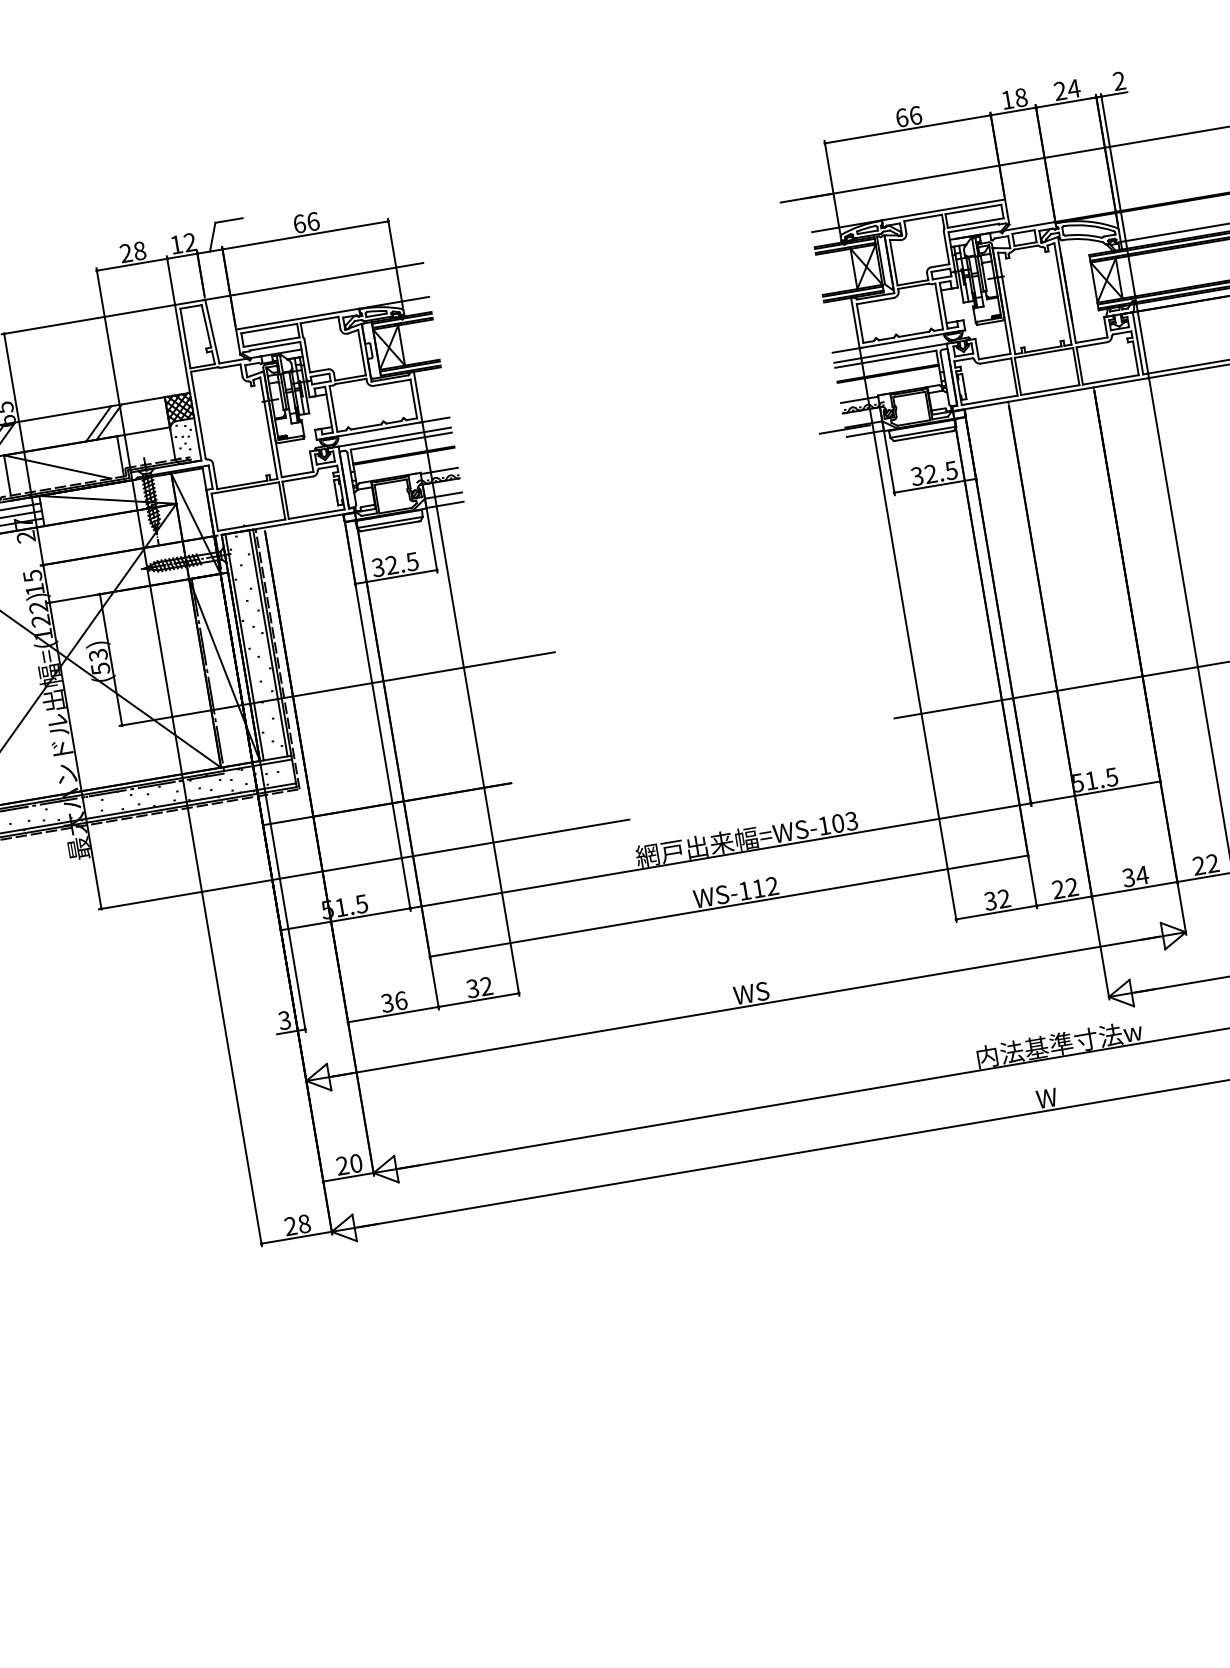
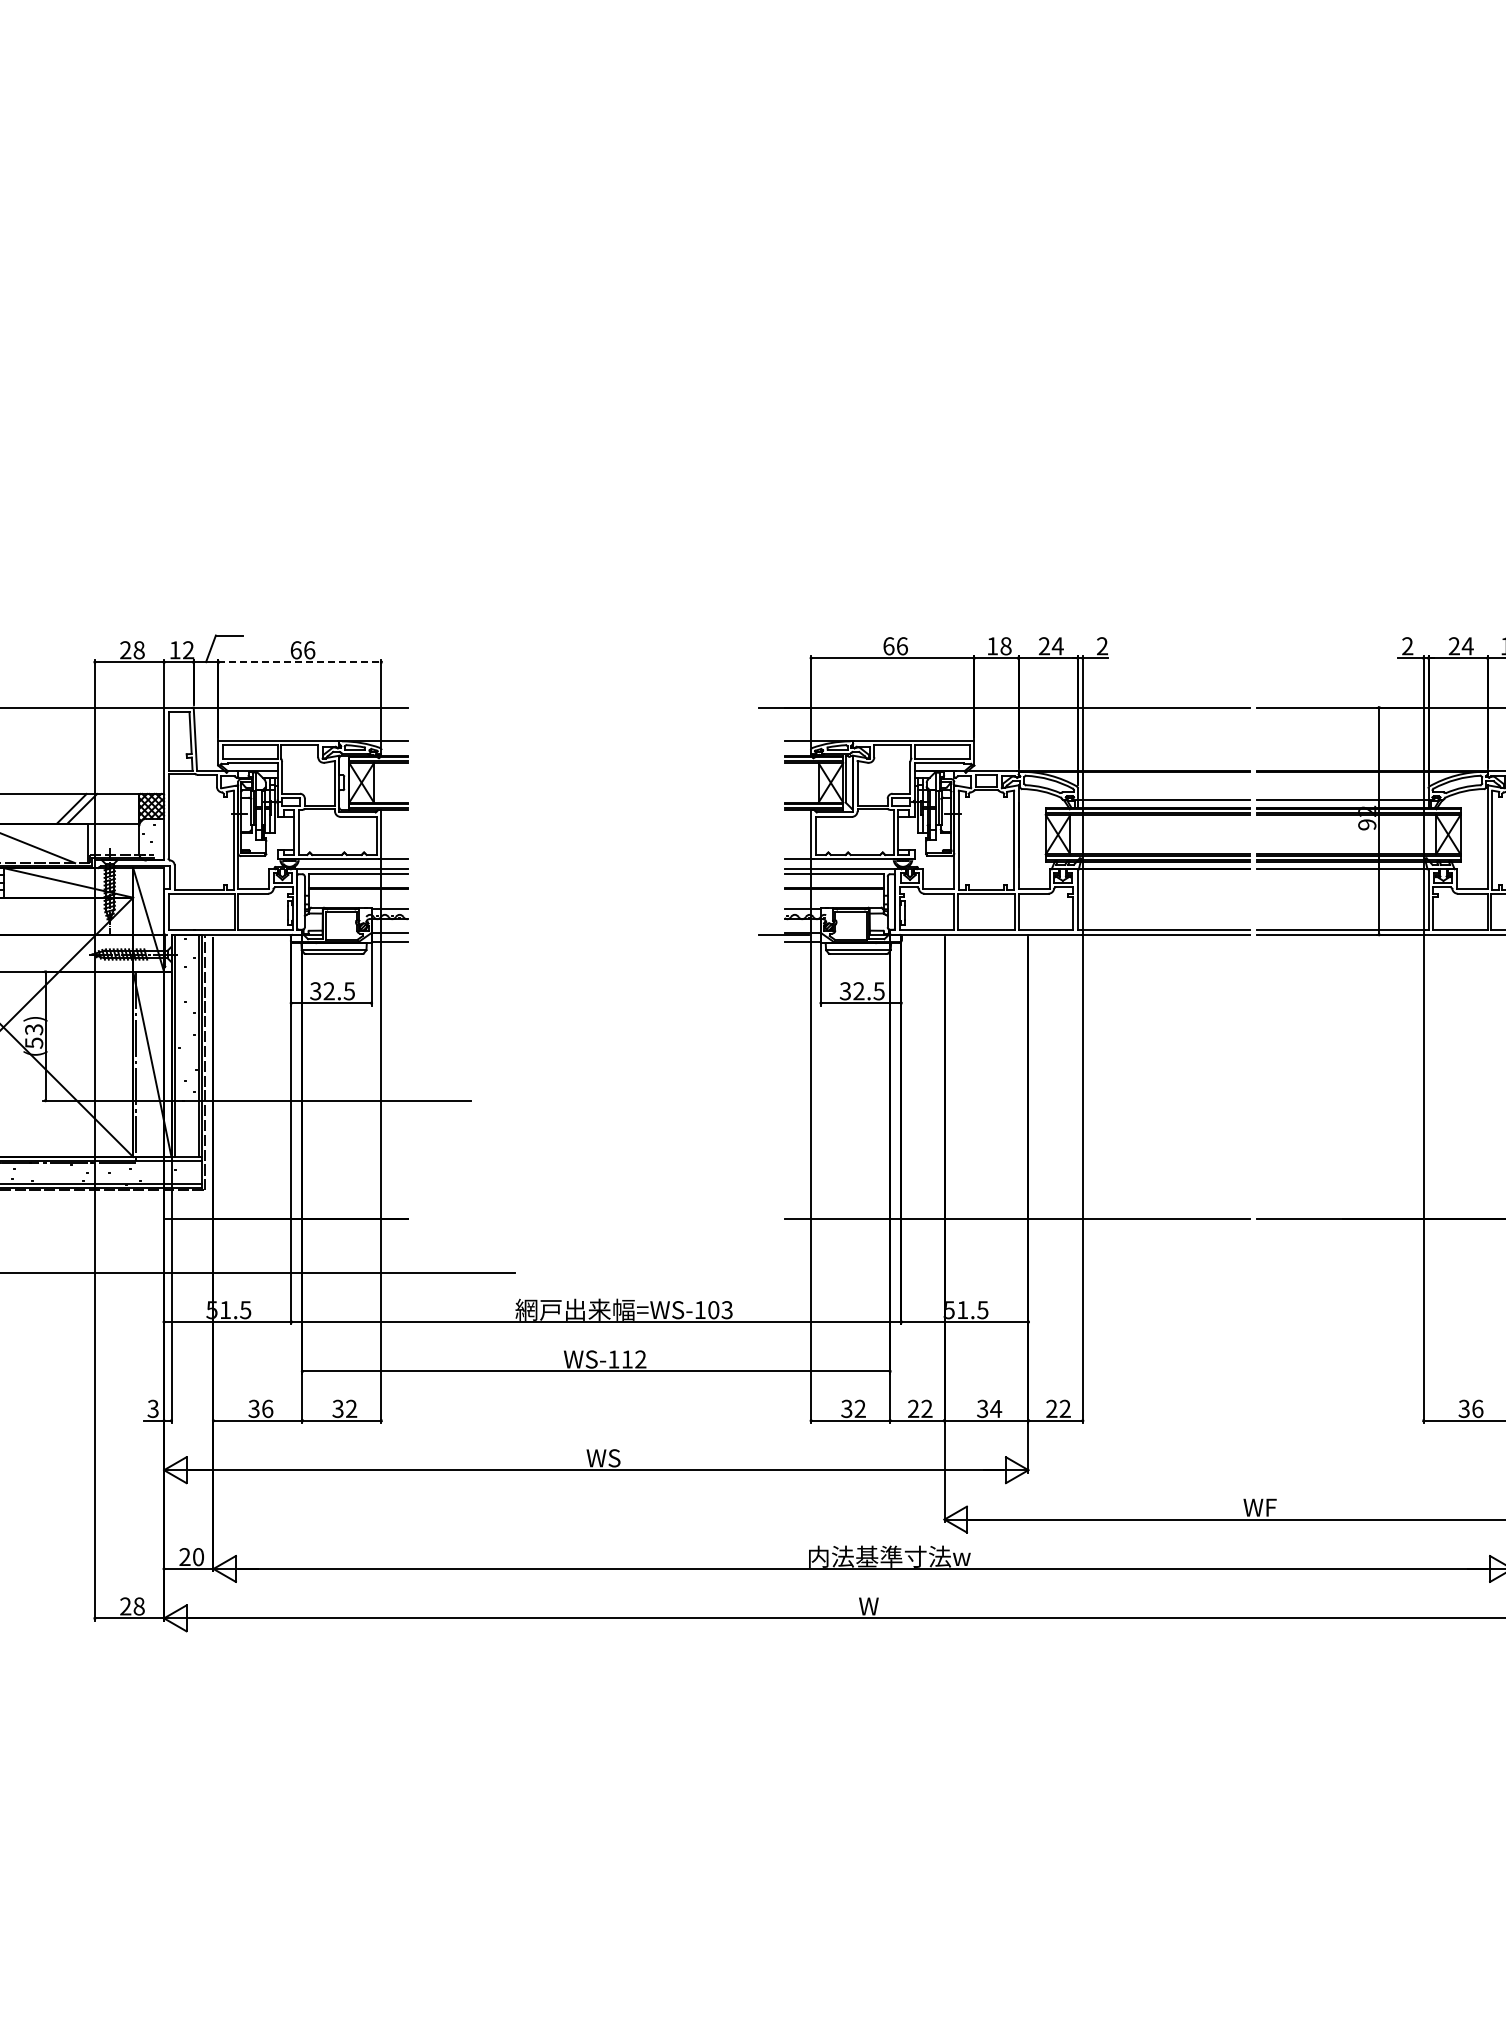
line: (306, 235) -> (300, 662), solid -> dashed

